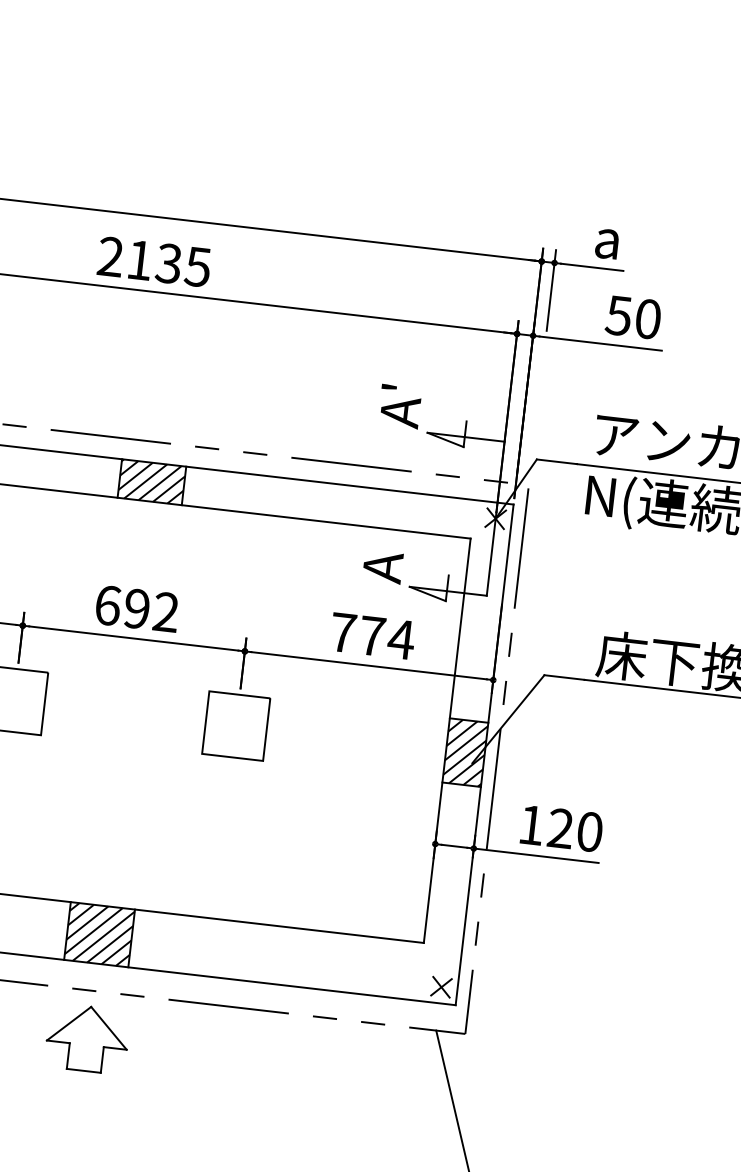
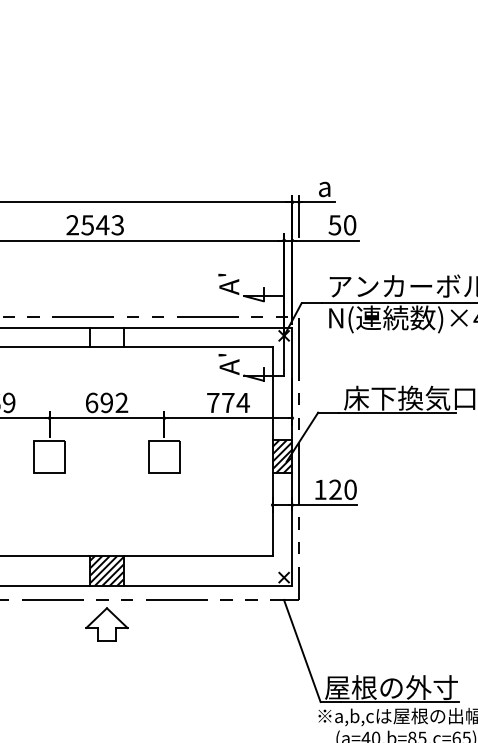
text: (168, 264) -> (102, 225), 2135 -> 2543
hatch: (151, 482) -> (106, 337), removed
text: (371, 542) -> (222, 355), A -> A'

